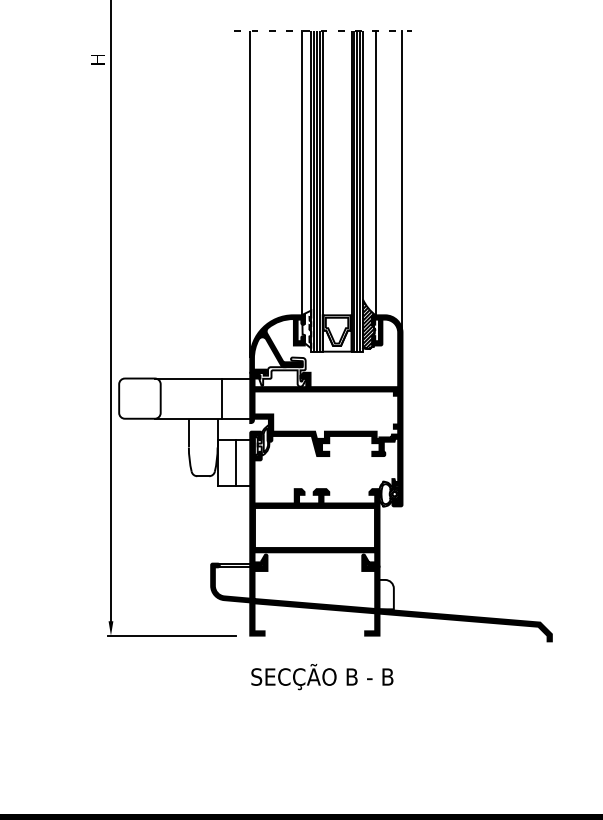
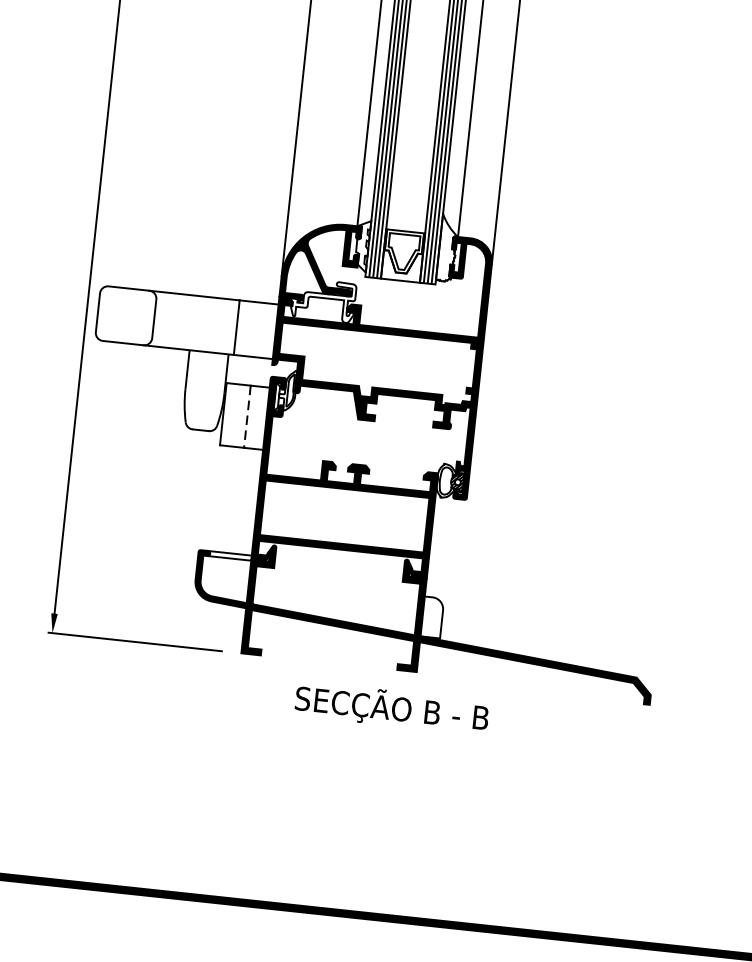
hatch: (368, 324) -> (446, 248), removed
line: (236, 462) -> (247, 416), solid -> dashed
text: (322, 677) -> (392, 709), moved

